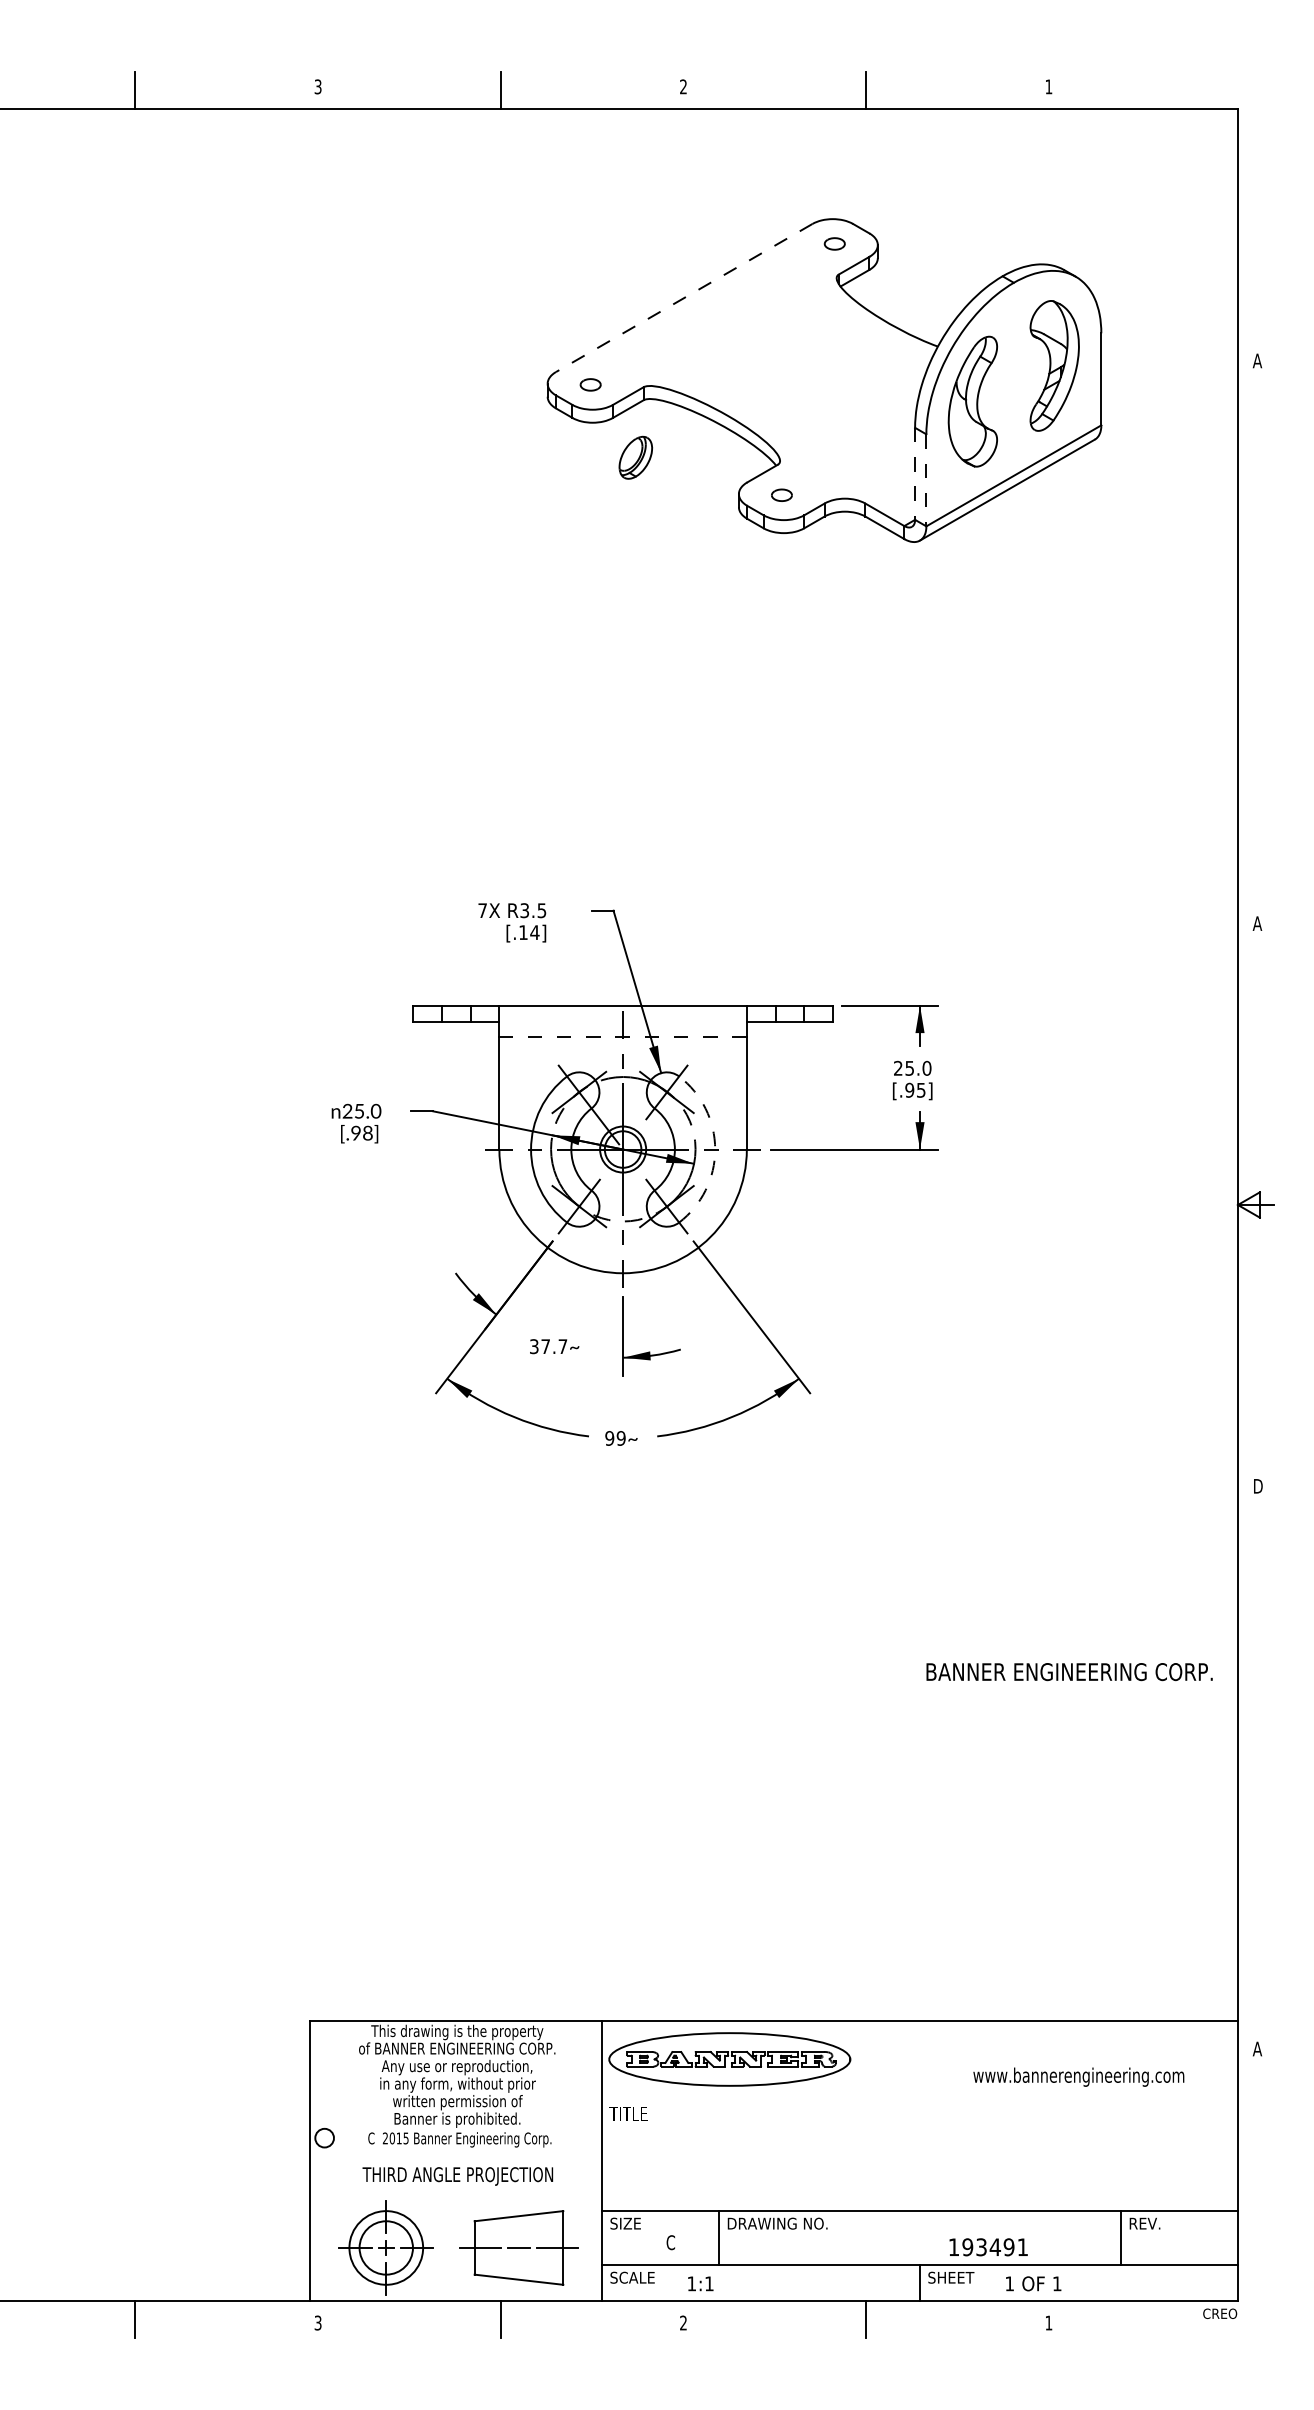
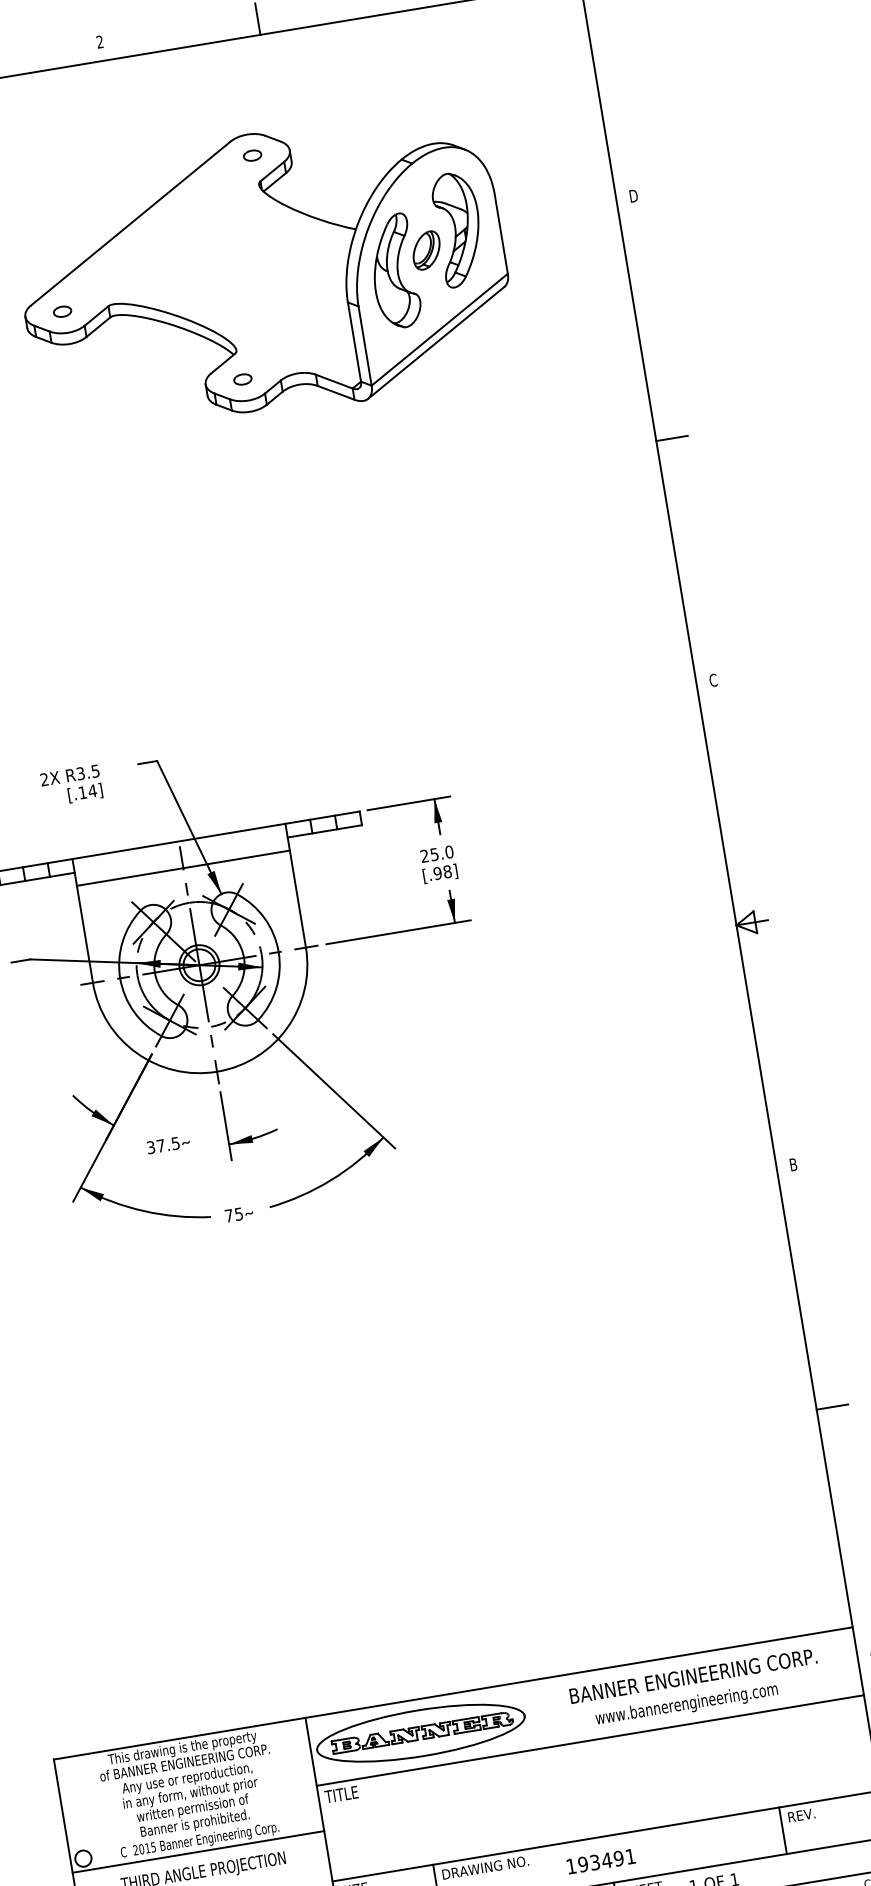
line: (684, 298) -> (131, 224), dashed -> solid
text: (1257, 360) -> (633, 195), A -> D
part: (635, 457) -> (426, 250), moved
line: (915, 474) -> (354, 342), dashed -> solid
line: (926, 480) -> (365, 346), dashed -> solid
line: (1255, 642) -> (671, 438), added
text: (482, 910) -> (44, 779), 7X -> 2X
text: (1257, 923) -> (713, 680), A -> C
line: (623, 1036) -> (183, 867), dashed -> solid
text: (920, 1089) -> (446, 871), [.95] -> [.98]
arc: (715, 1149) -> (278, 952), dashed -> solid
text: (562, 1346) -> (175, 1143), 37.7 -> 37.5
text: (615, 1438) -> (234, 1215), 99 -> 75
text: (1258, 1486) -> (794, 1164), D -> B
text: (1069, 1672) -> (693, 1676), moved
line: (1255, 1767) -> (831, 1407), added
text: (1078, 2076) -> (686, 1704), moved
line: (919, 2099) -> (589, 1740), added
line: (455, 2152) -> (198, 1852), added
text: (988, 2247) -> (601, 1861), moved

